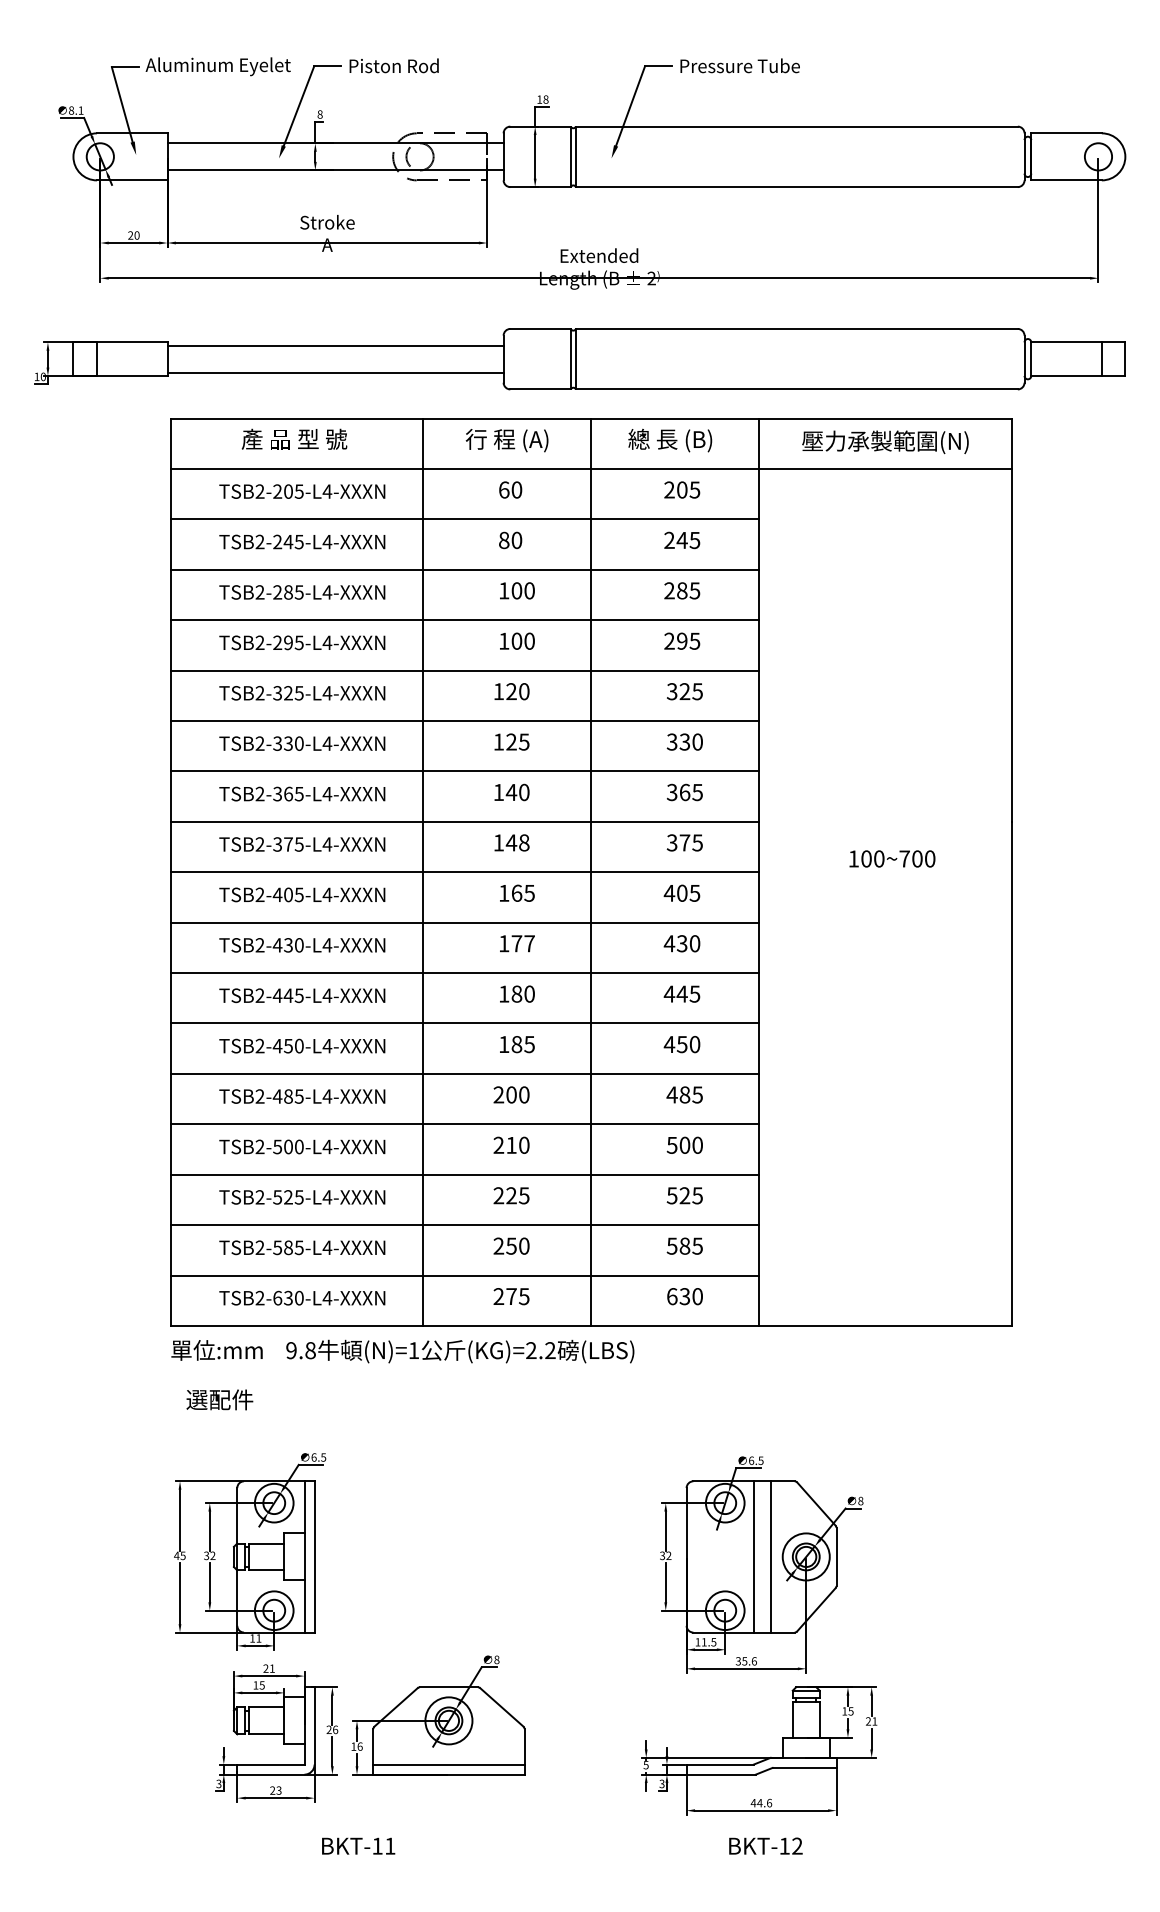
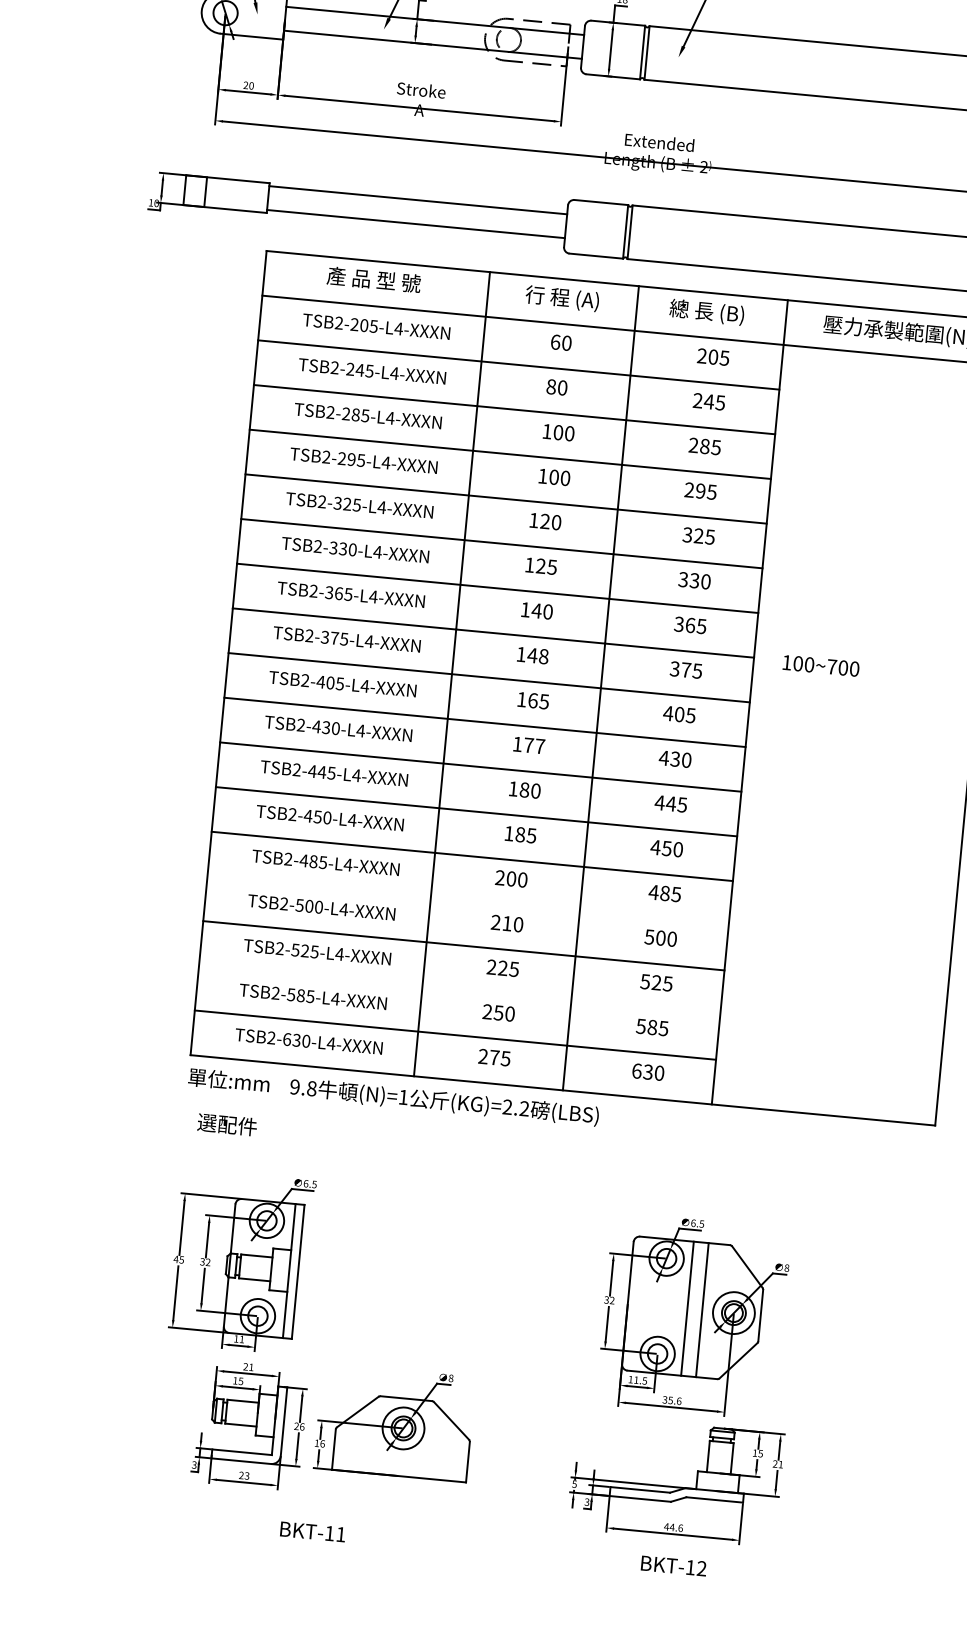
text: (892, 858) -> (821, 665), moved
line: (465, 1124) -> (468, 901), removed
line: (465, 1225) -> (459, 990), removed
line: (448, 1764) -> (399, 1467), removed

